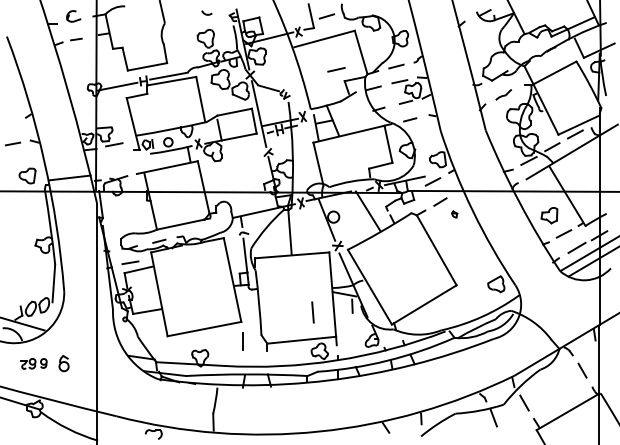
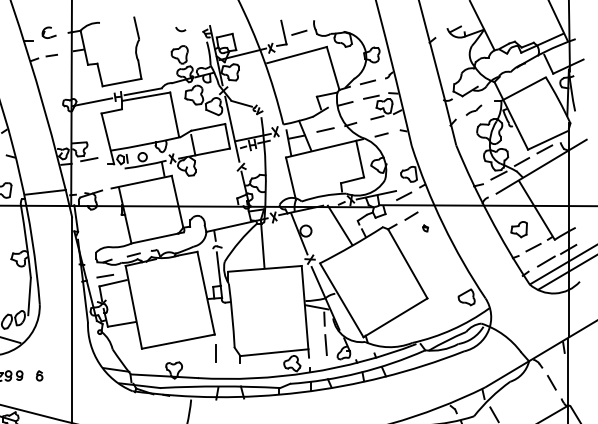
line: (336, 69) -> (325, 129), moved
line: (312, 312) -> (325, 345), moved
part: (63, 363) -> (39, 375), size x0.62

